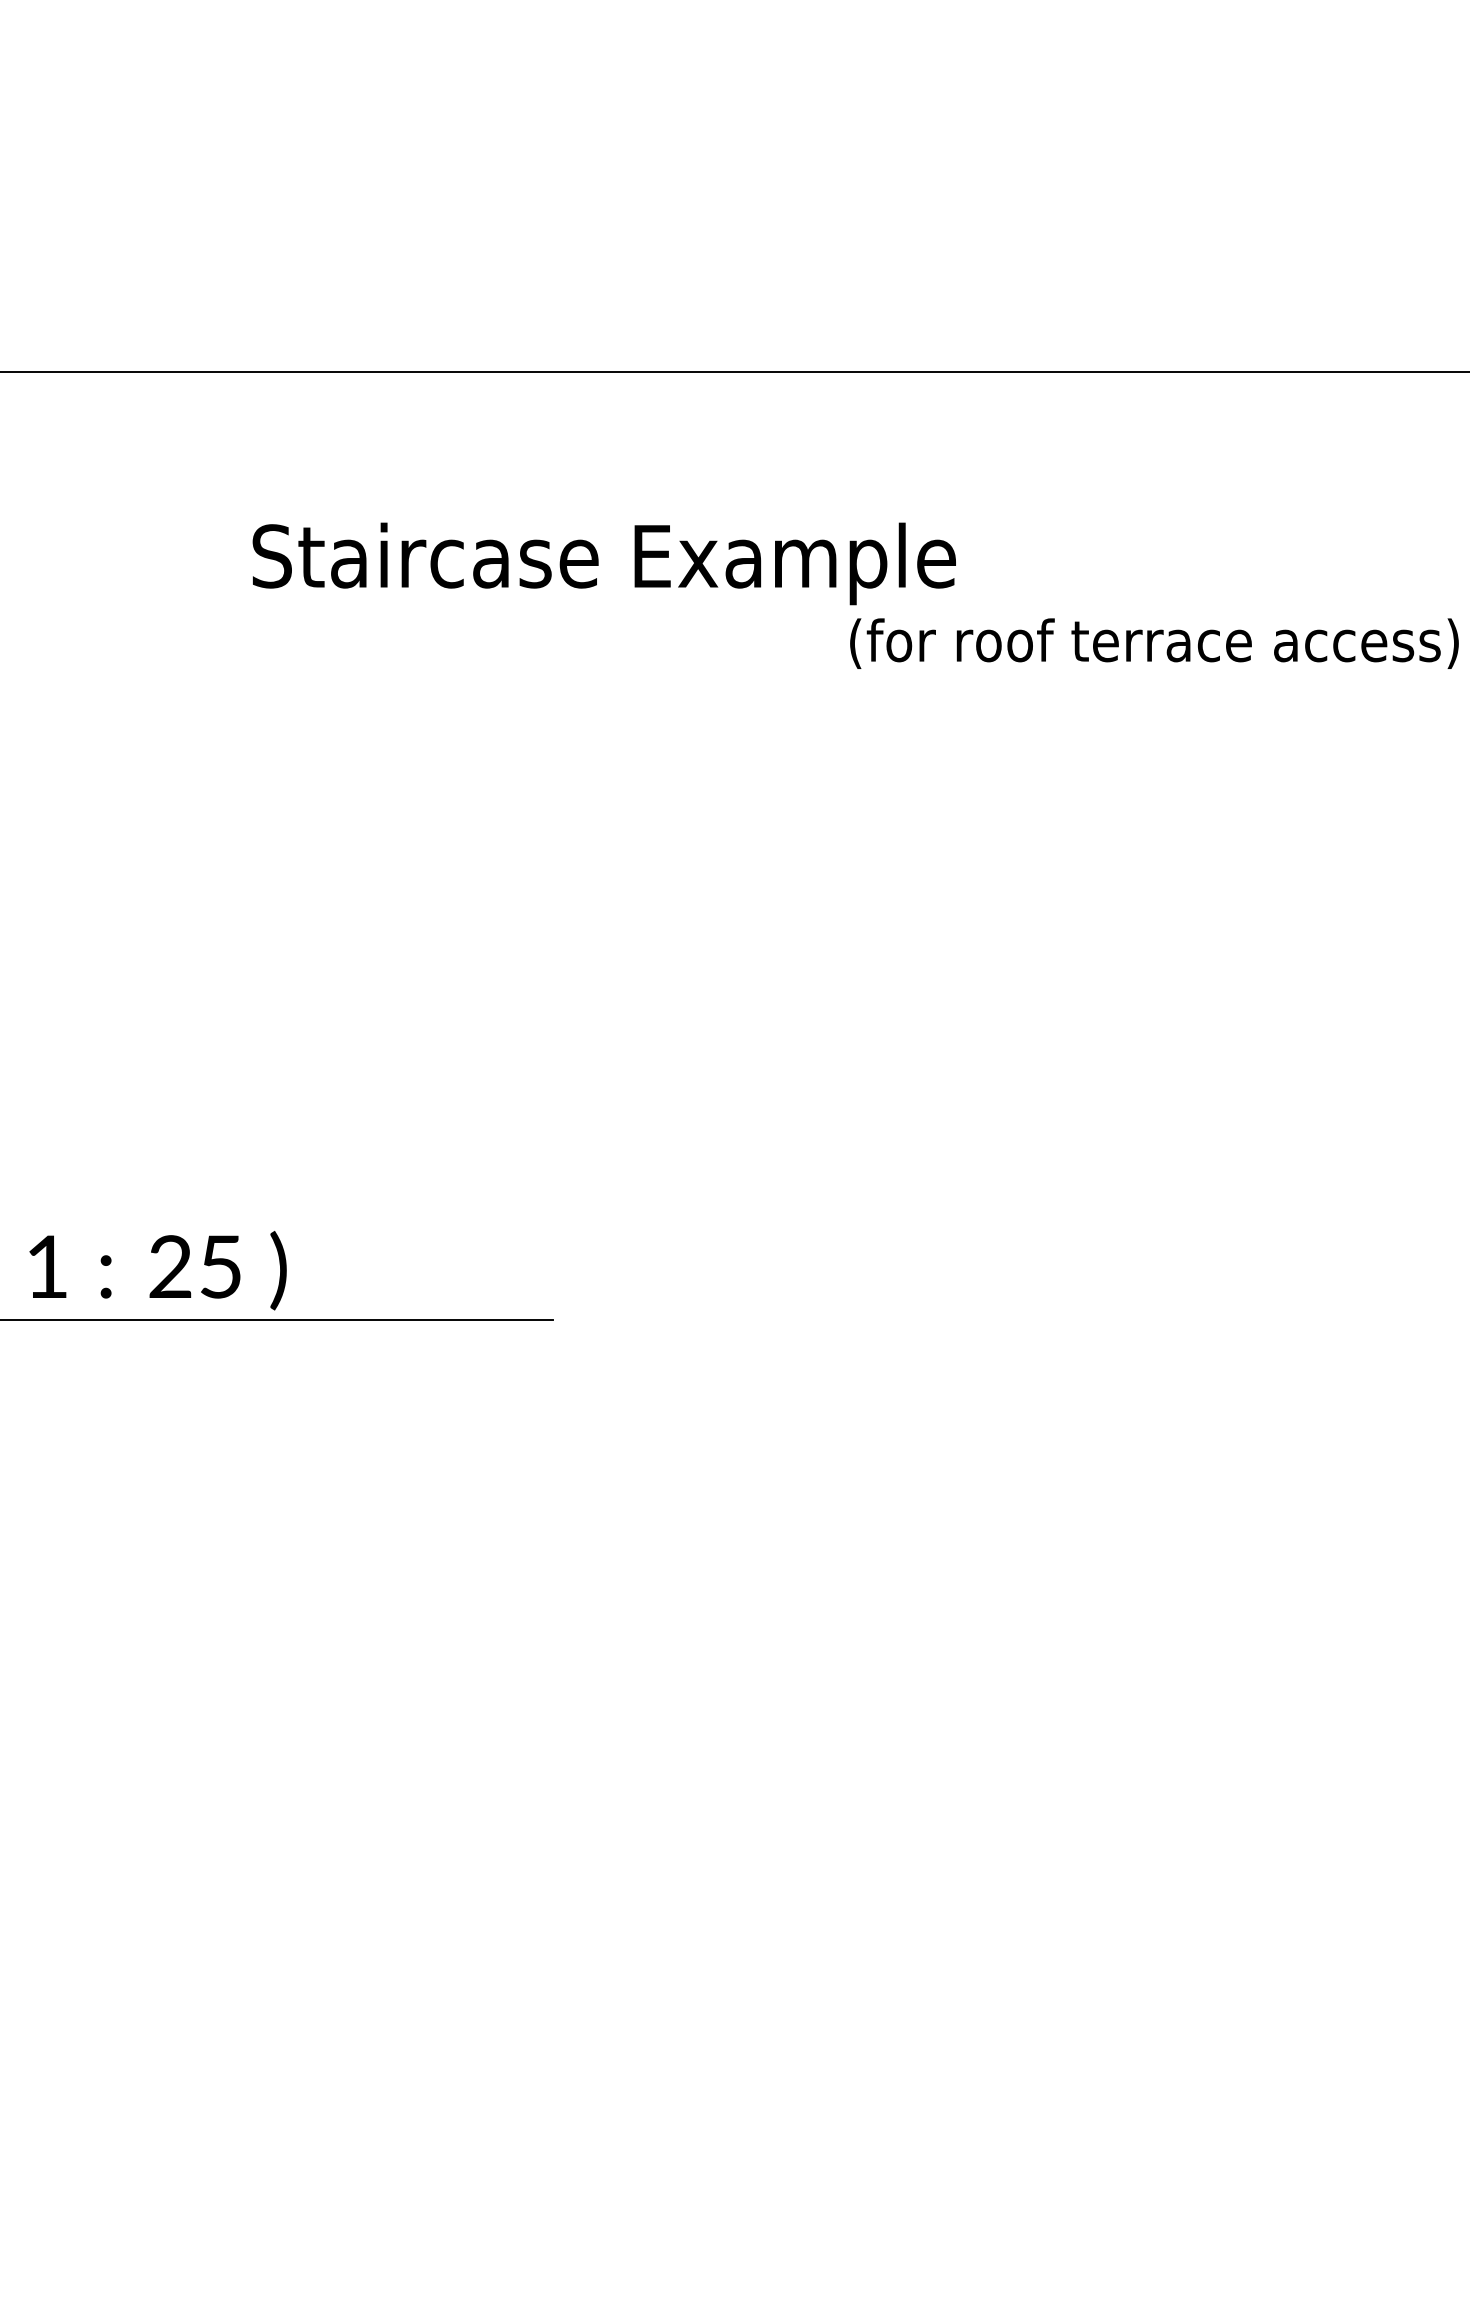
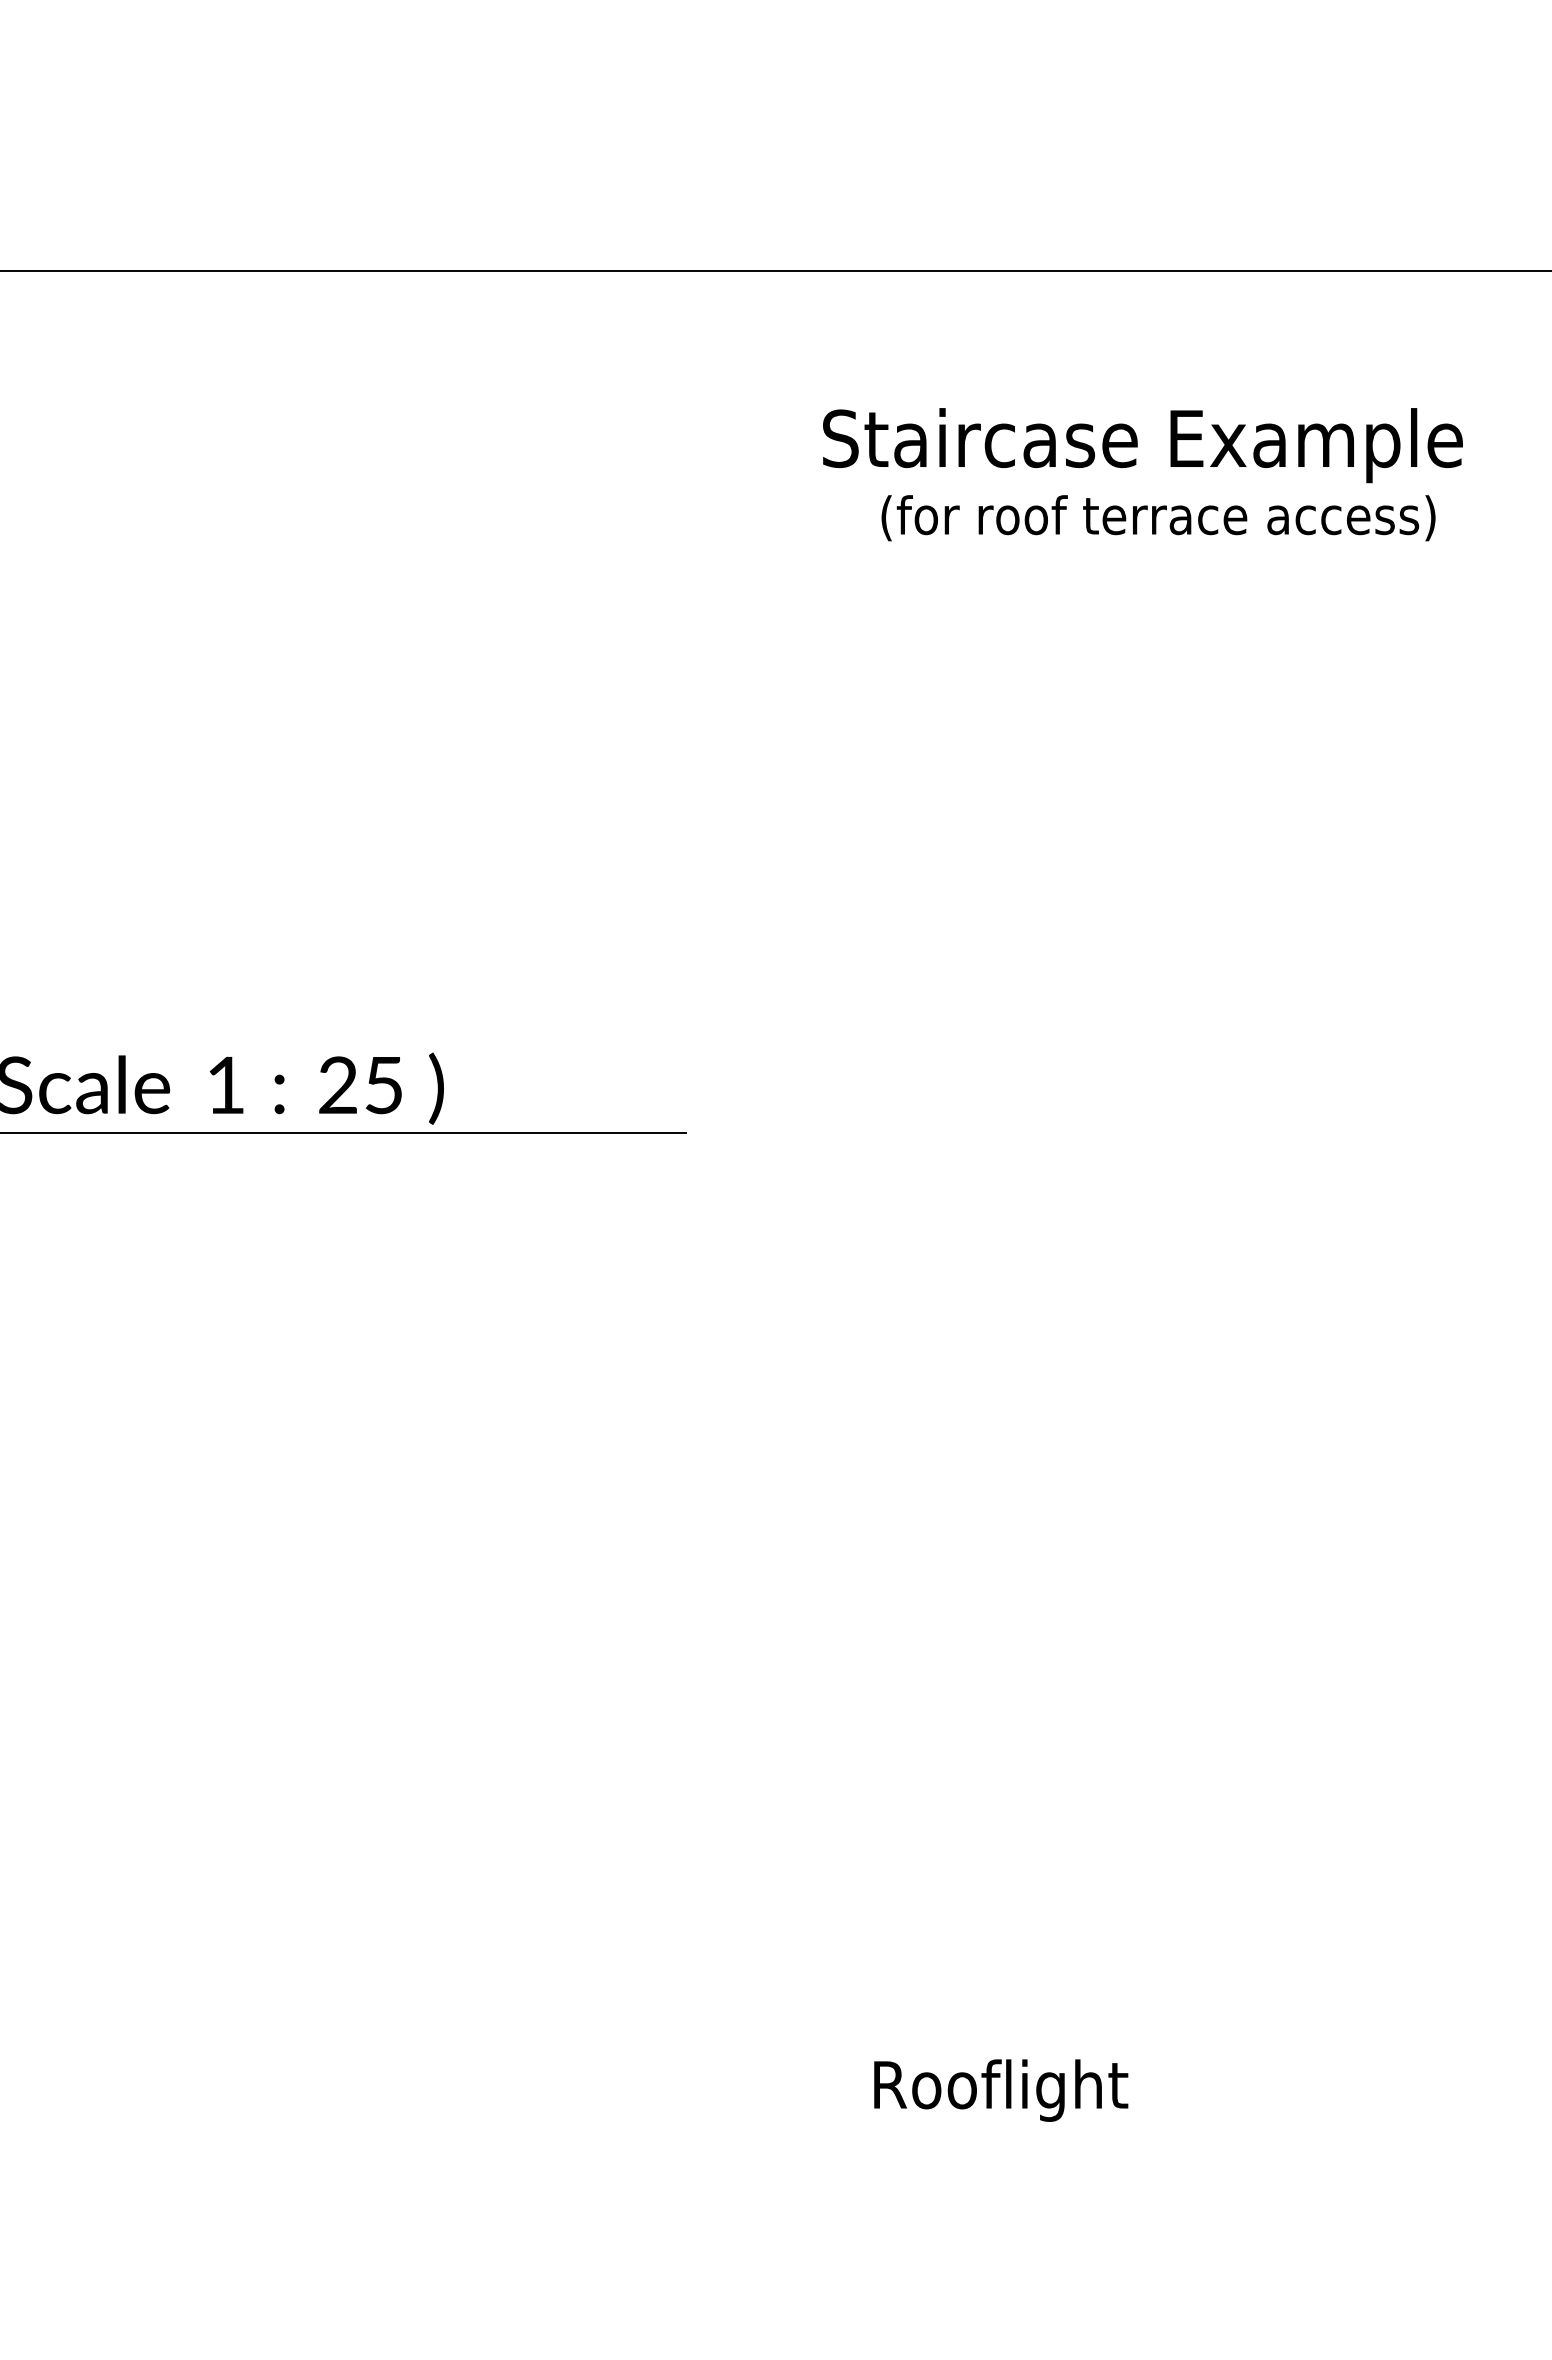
text: (603, 563) -> (1142, 445), moved
text: (1154, 644) -> (1158, 518), moved

